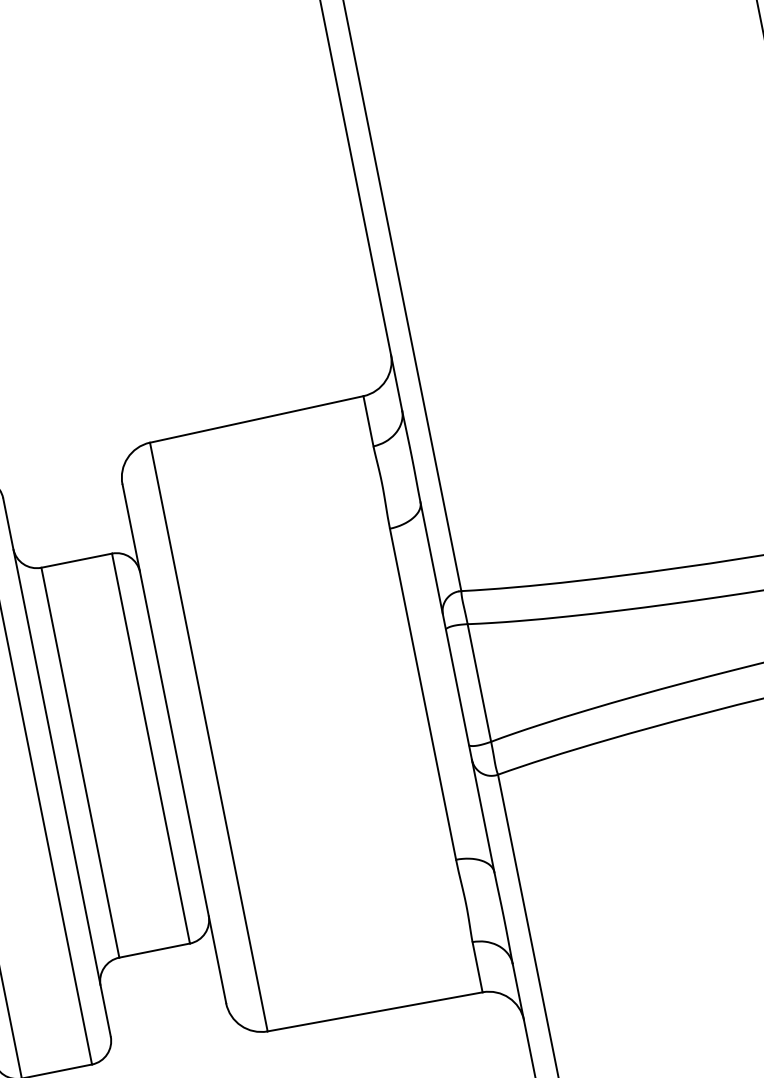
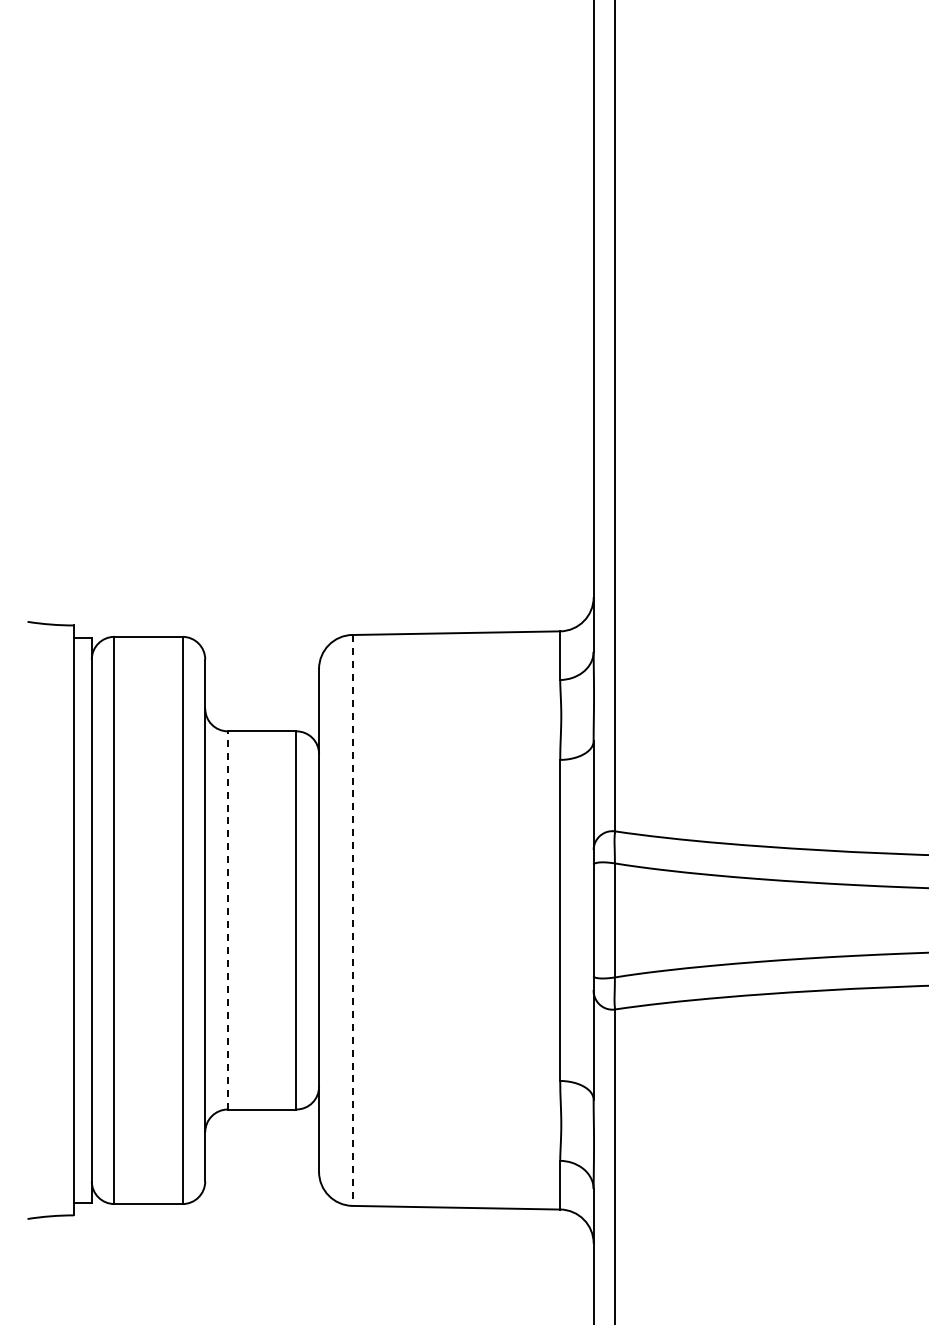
line: (208, 737) -> (352, 920), solid -> dashed
line: (79, 761) -> (227, 919), solid -> dashed

